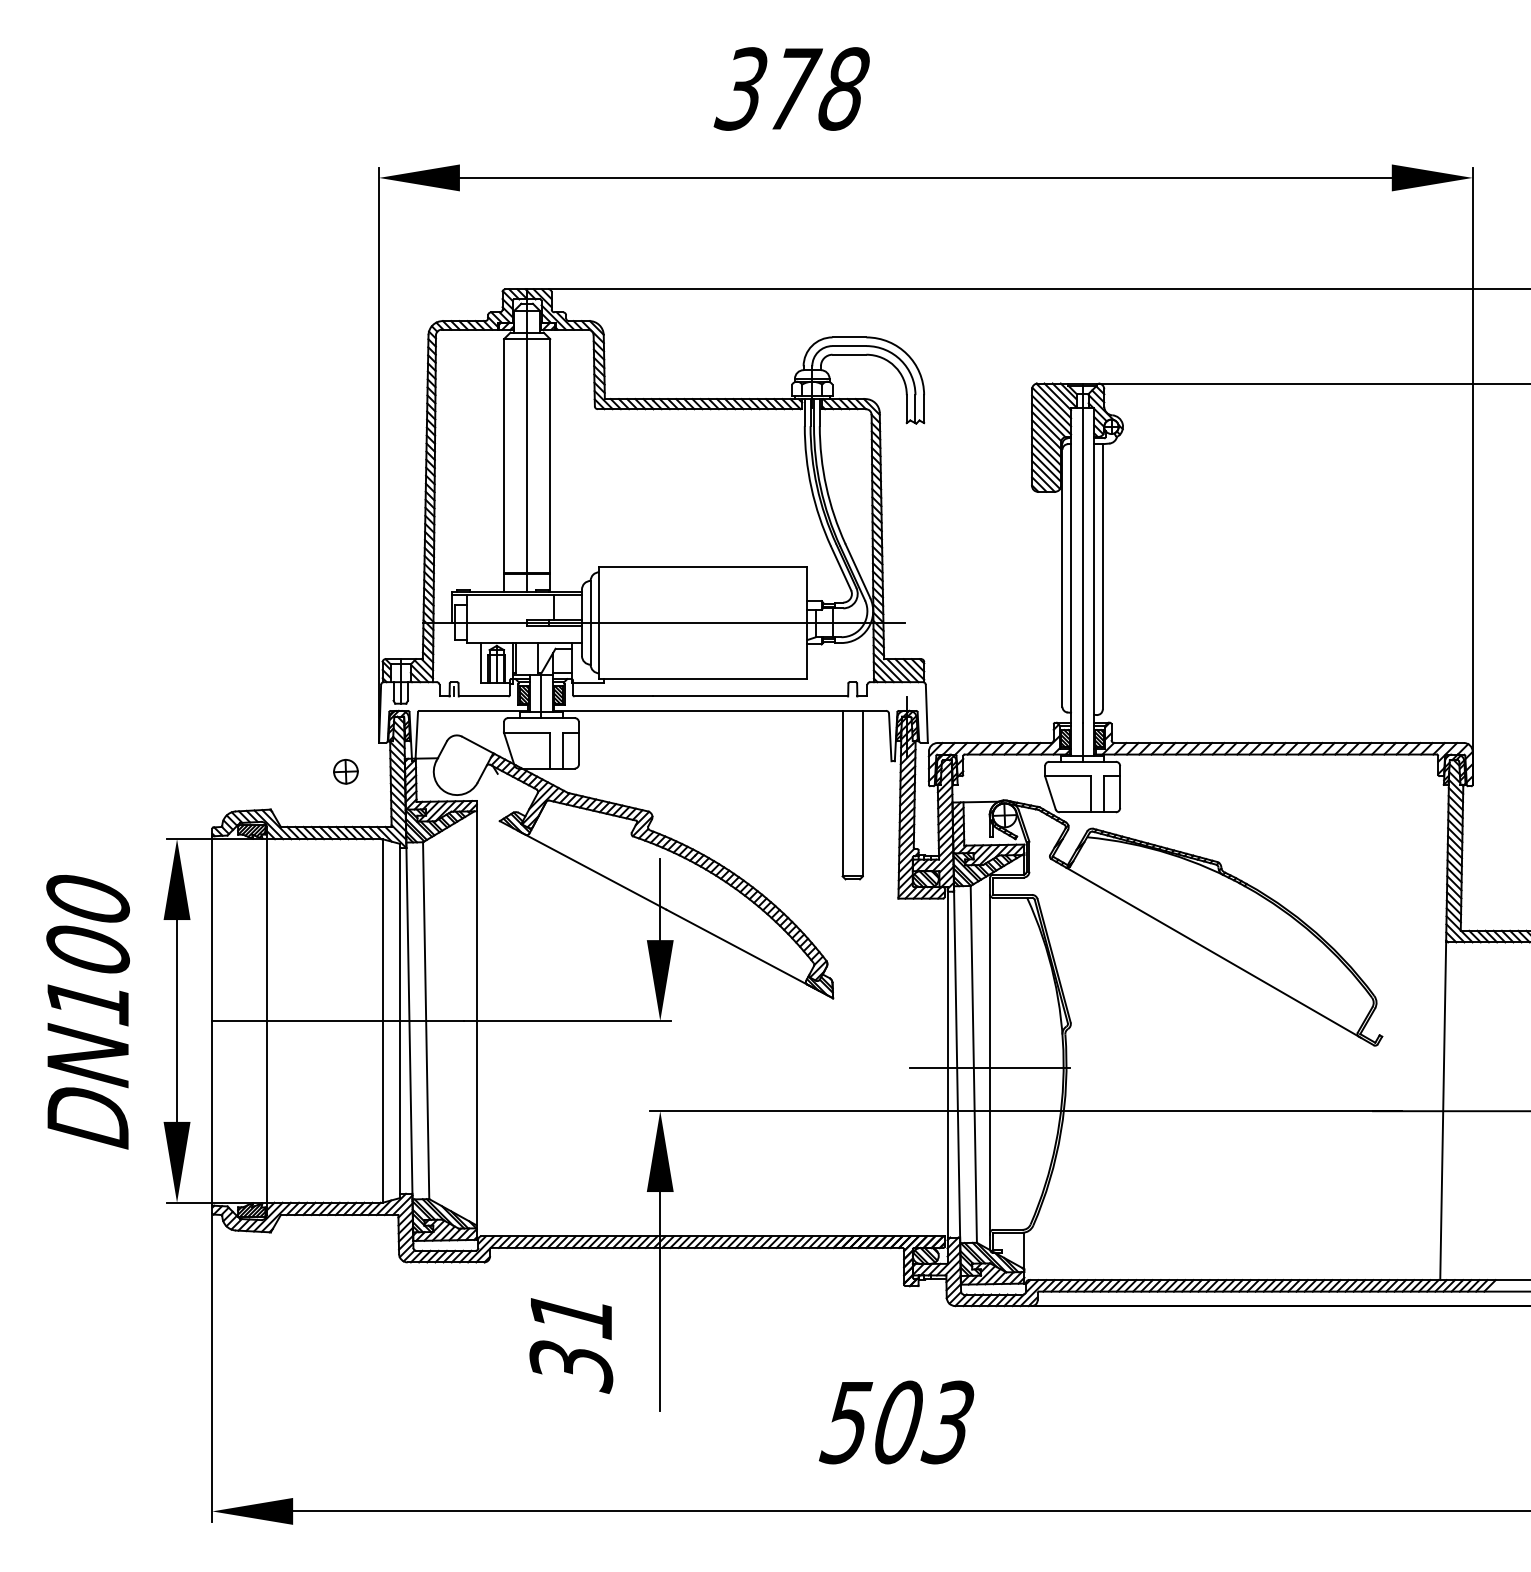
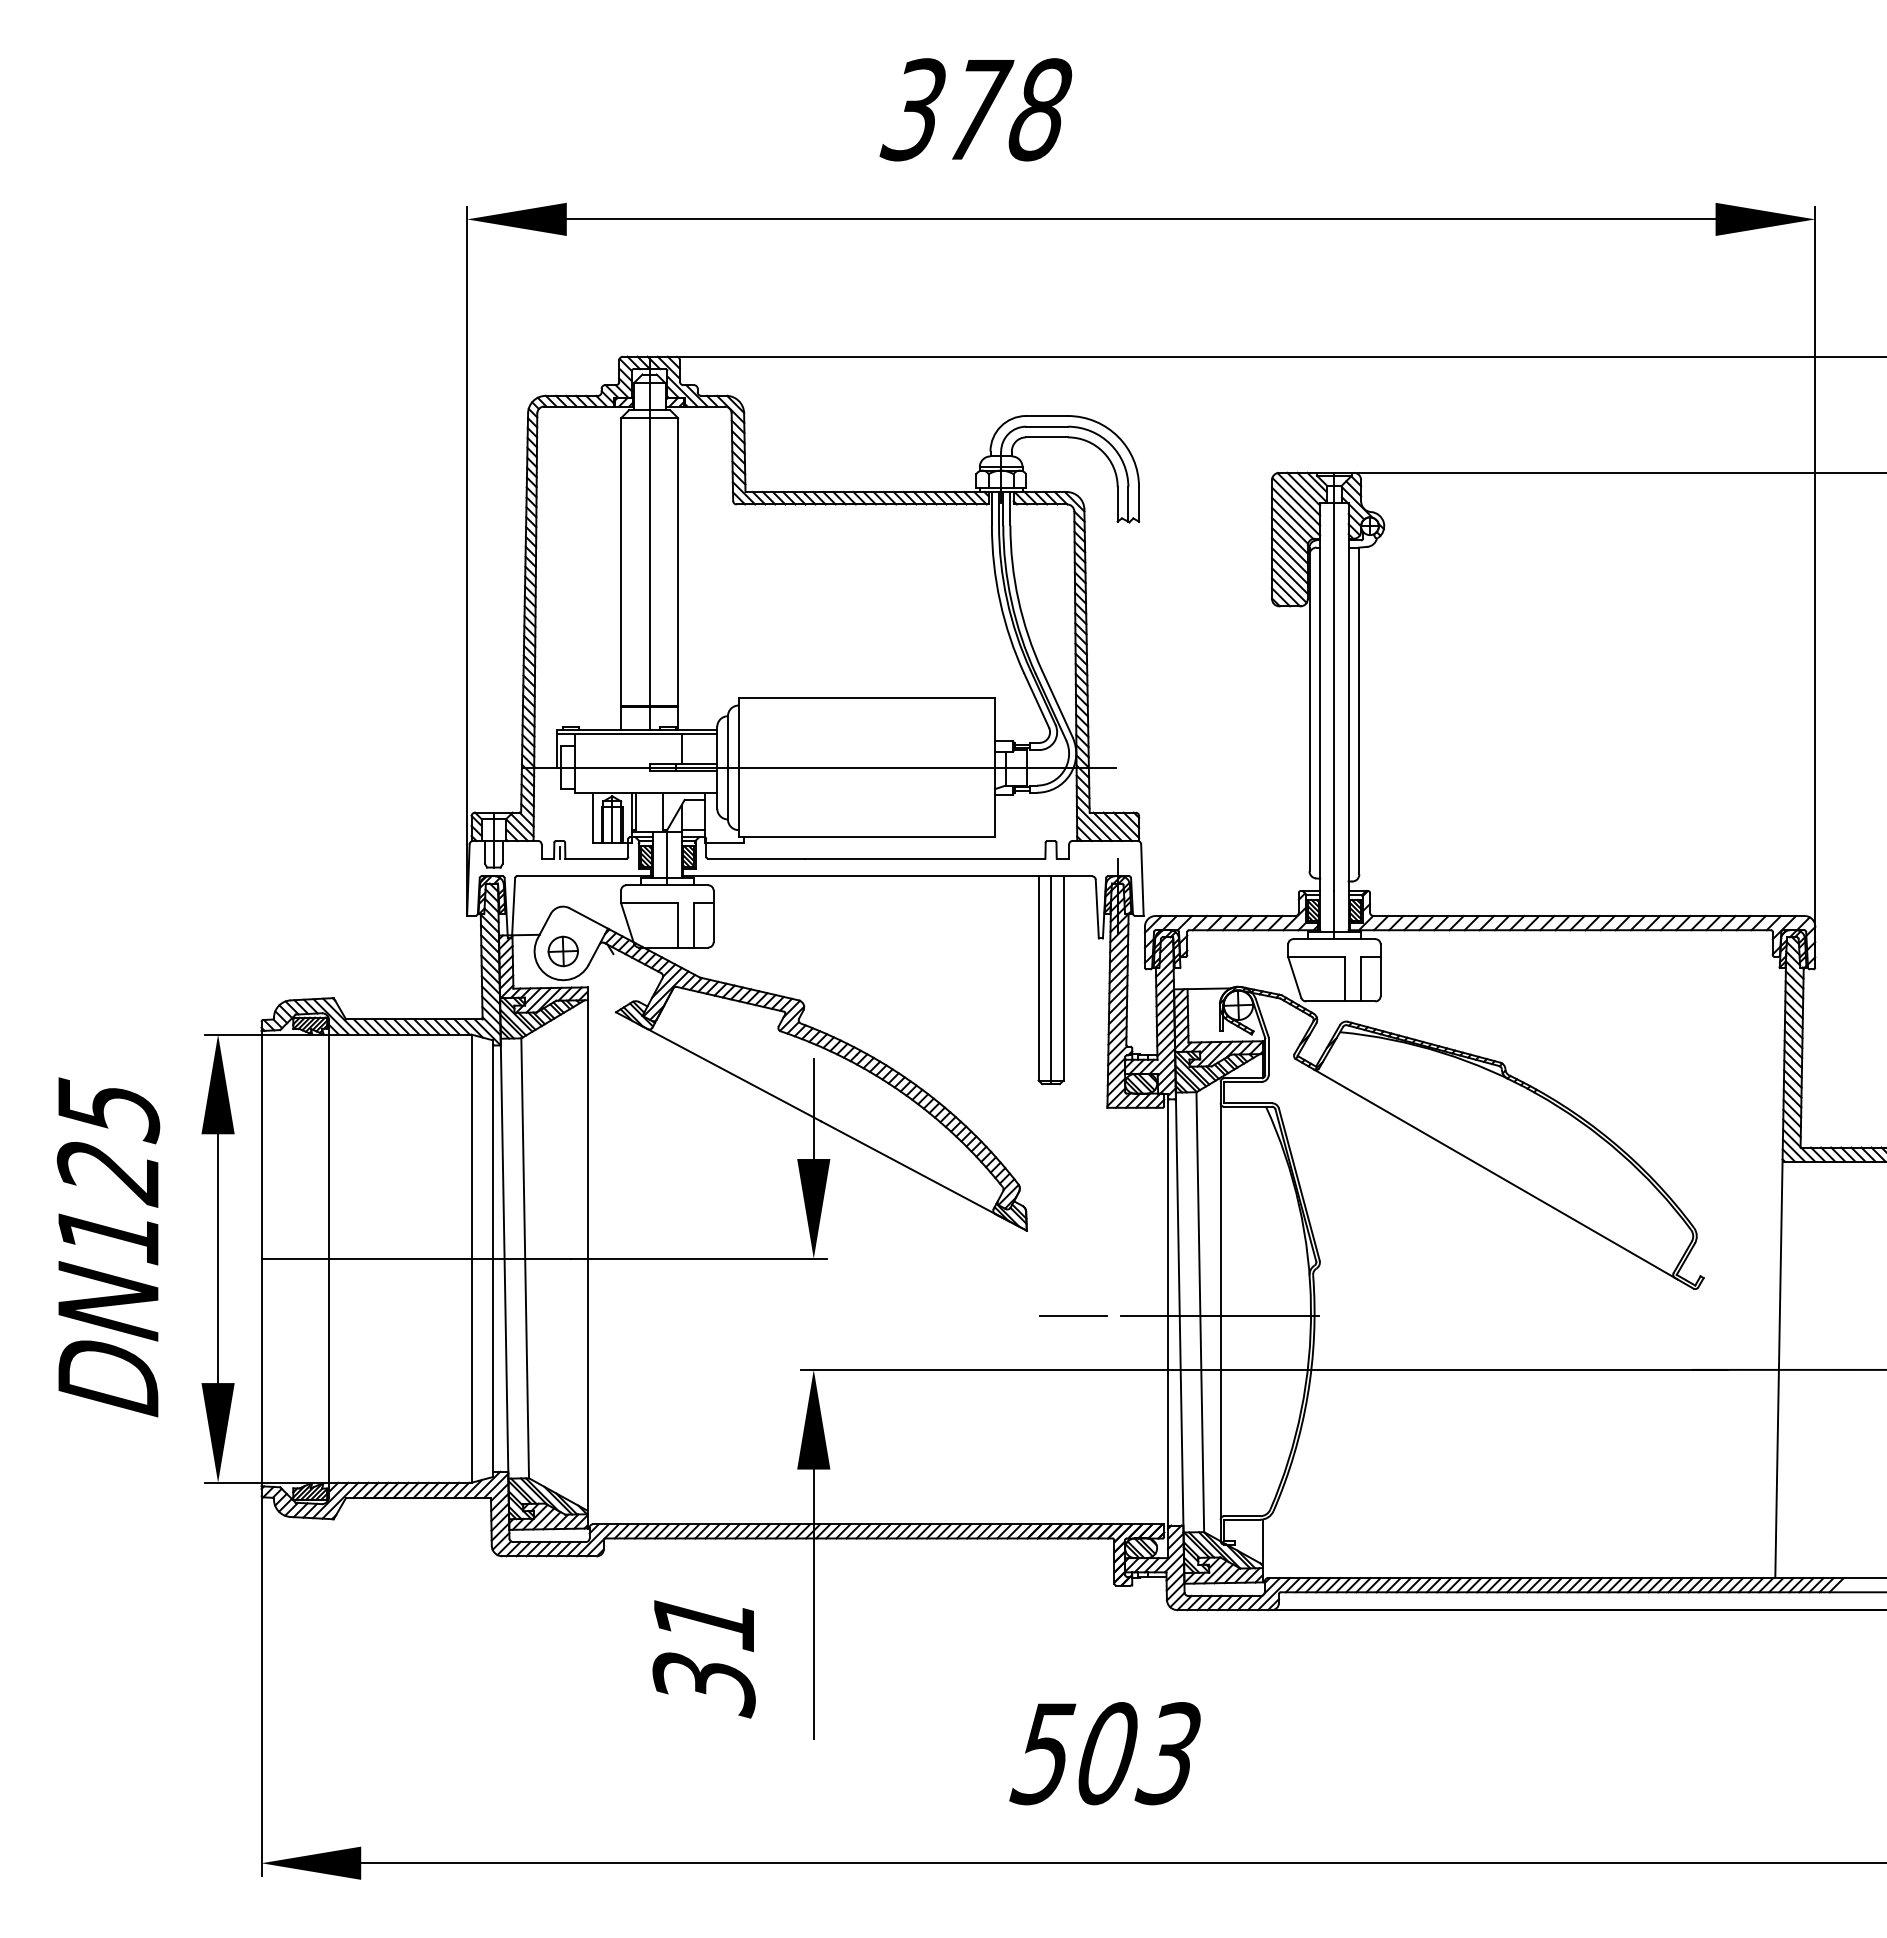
part: (345, 771) -> (562, 951), moved
line: (853, 795) -> (1051, 980), added
text: (88, 926) -> (108, 1142), DN100 -> DN125
line: (870, 1067) -> (1073, 1315), added

